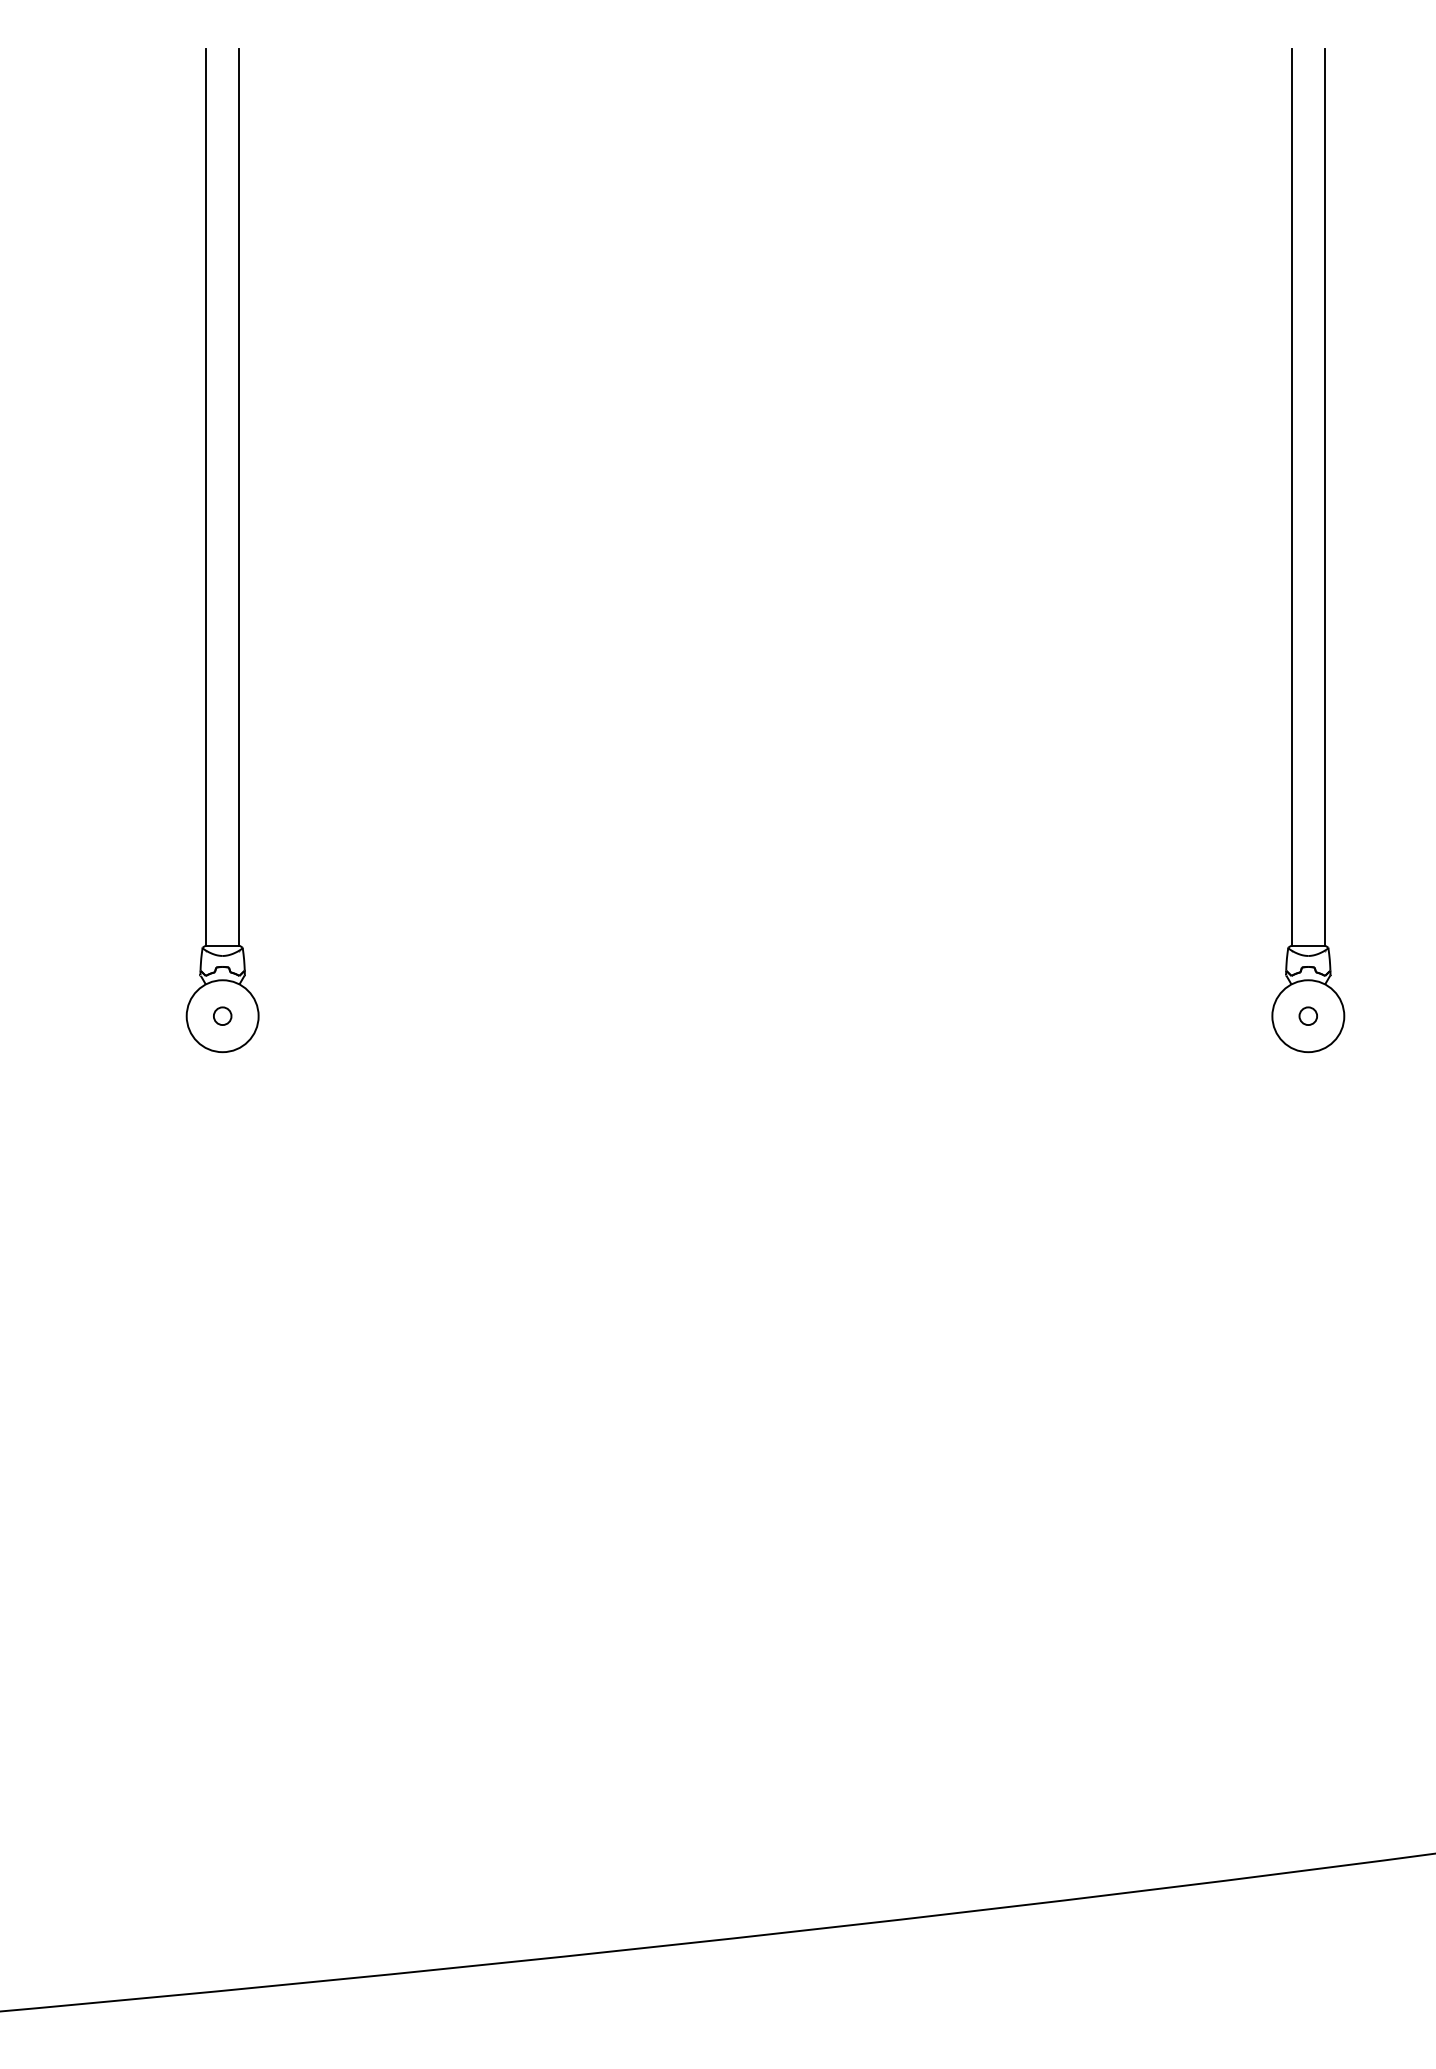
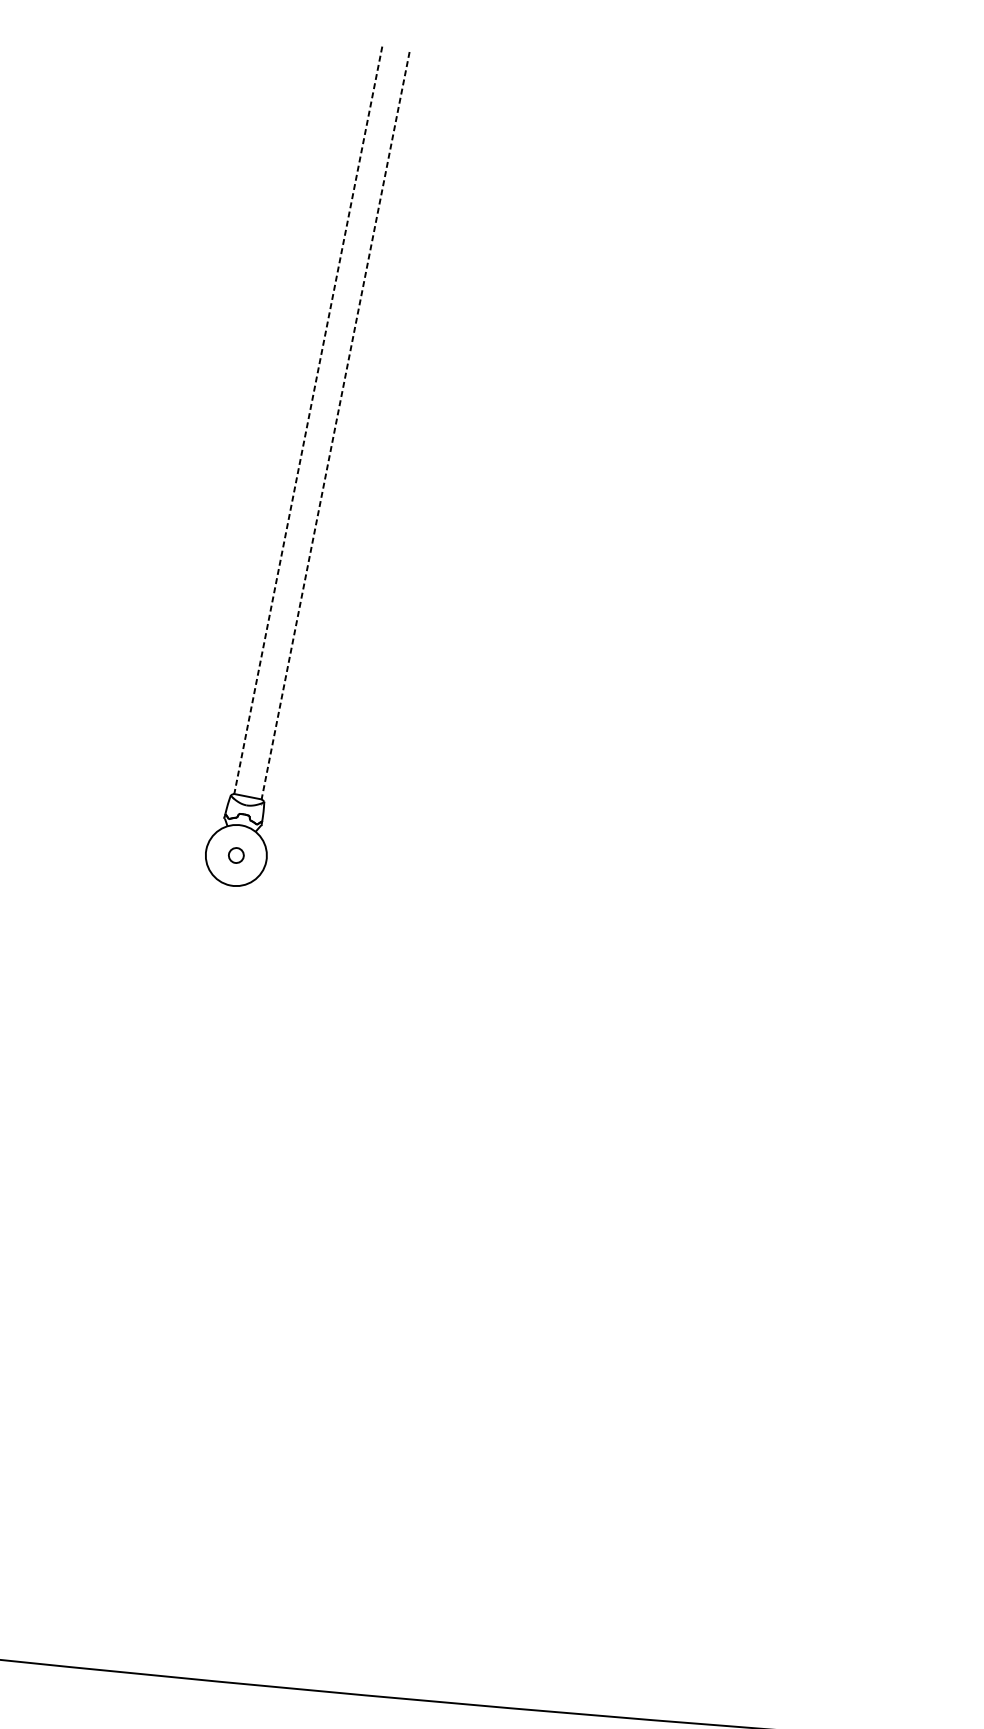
line: (206, 497) -> (308, 420), solid -> dashed
line: (239, 497) -> (335, 426), solid -> dashed

